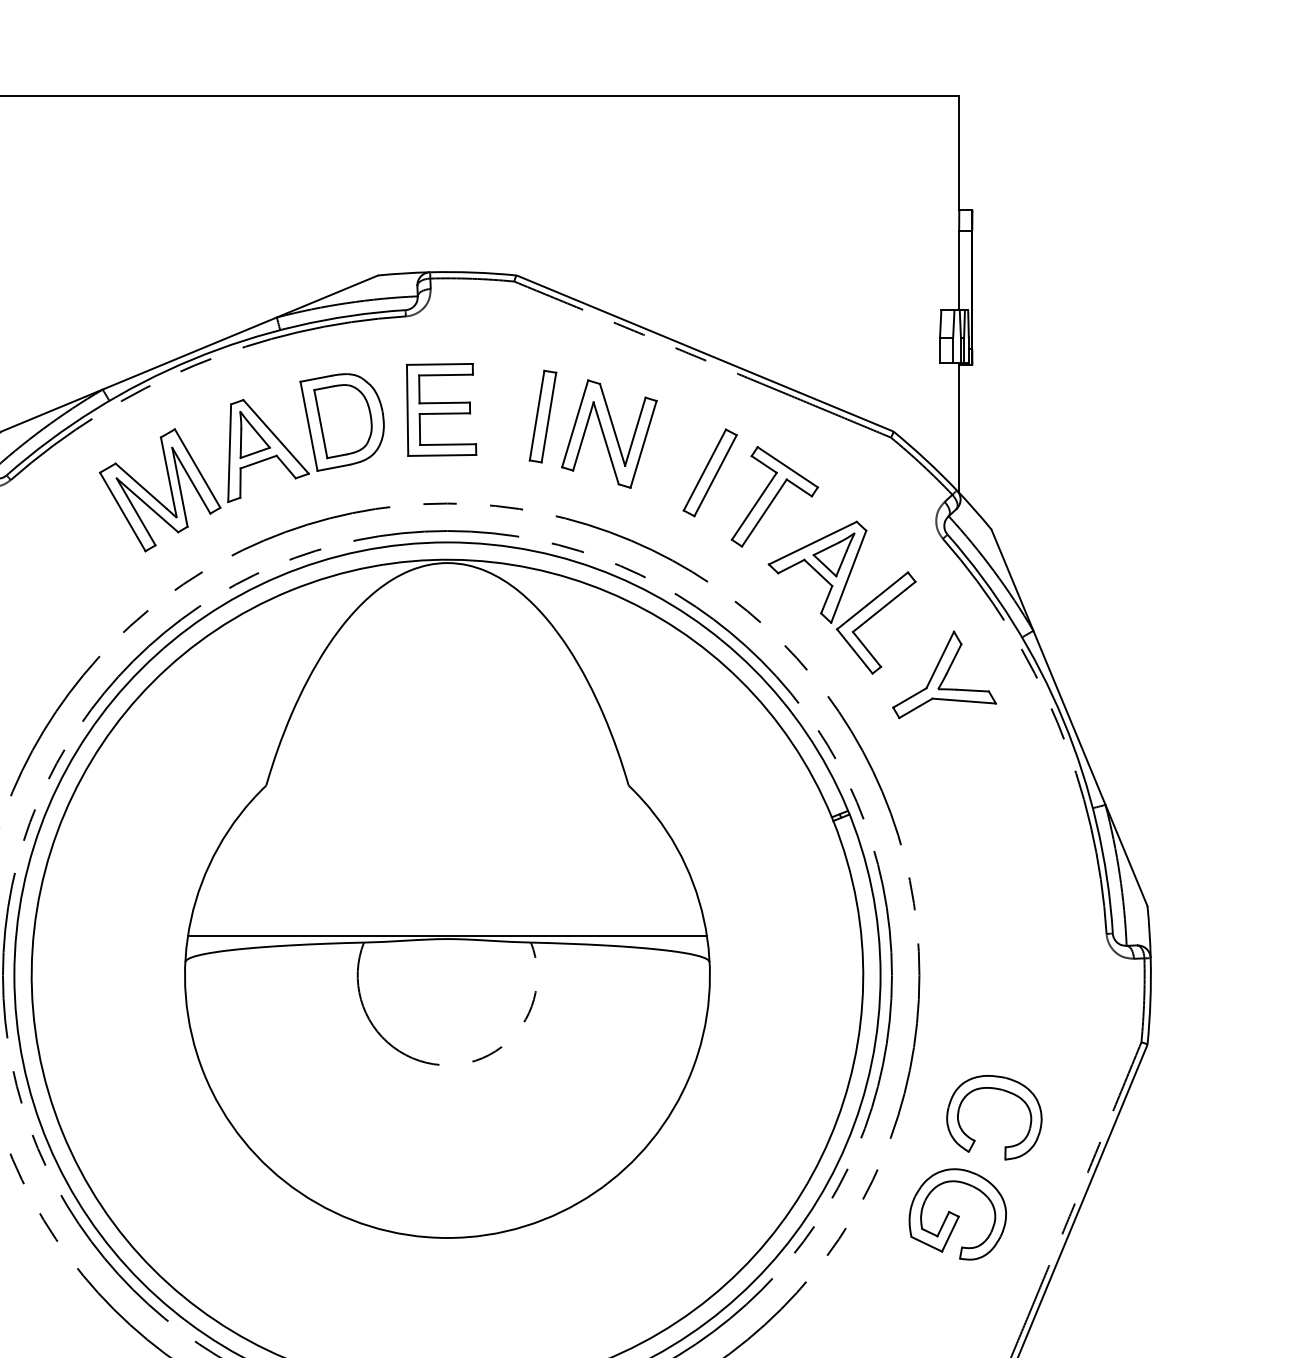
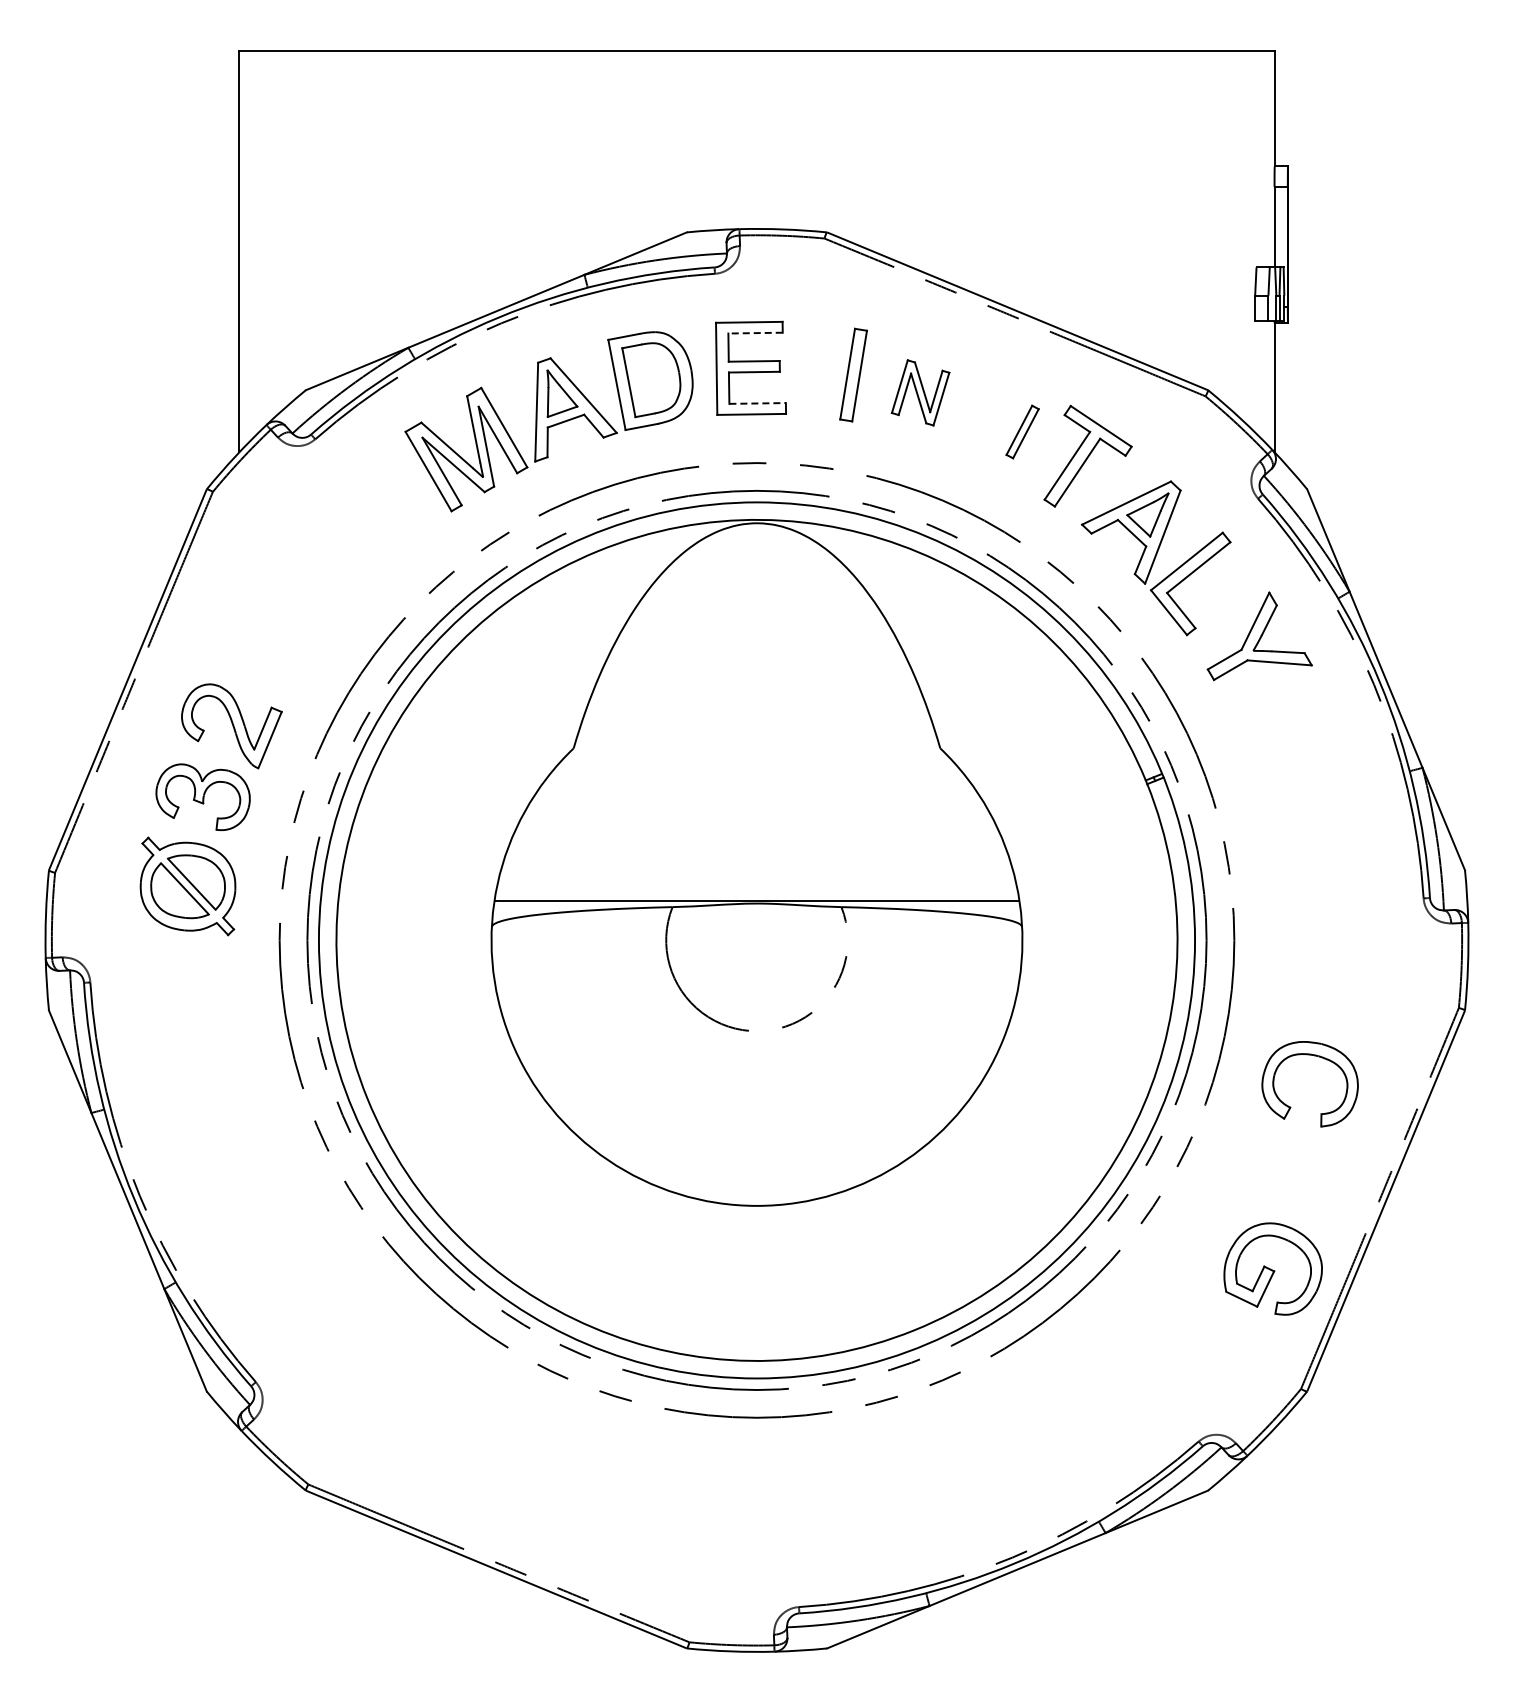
line: (446, 375) -> (755, 333), solid -> dashed
part: (609, 433) -> (920, 392), size x0.6
line: (448, 444) -> (758, 403), solid -> dashed
part: (709, 472) -> (1022, 431), size x0.6
part: (957, 1213) -> (1272, 1268), moved

